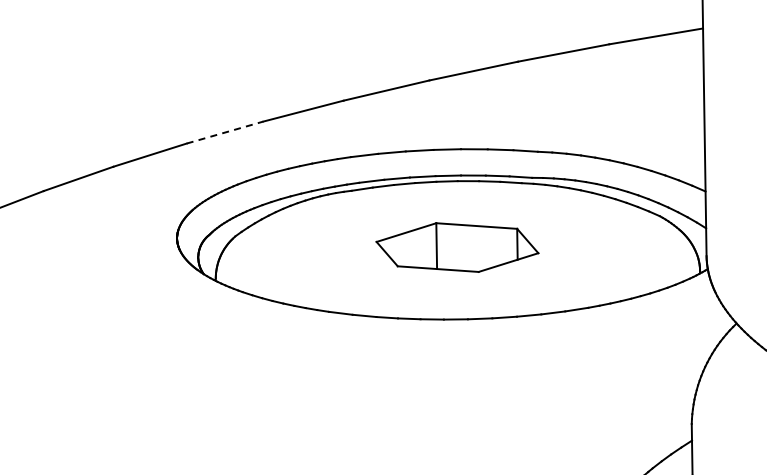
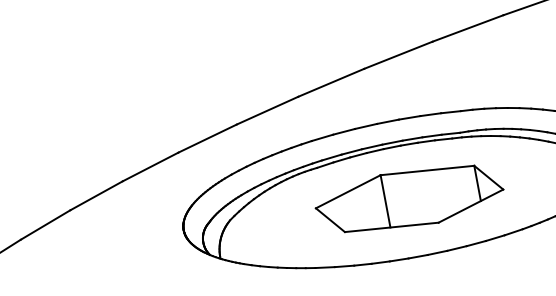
line: (225, 132) -> (207, 138), dashed -> solid
part: (457, 247) -> (409, 198), size x1.43

